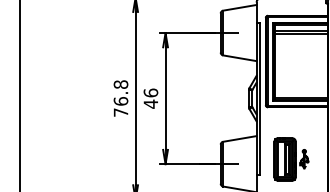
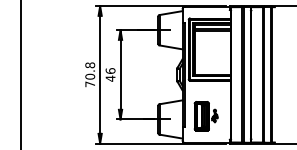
text: (119, 101) -> (89, 76), 76.8 -> 70.8

